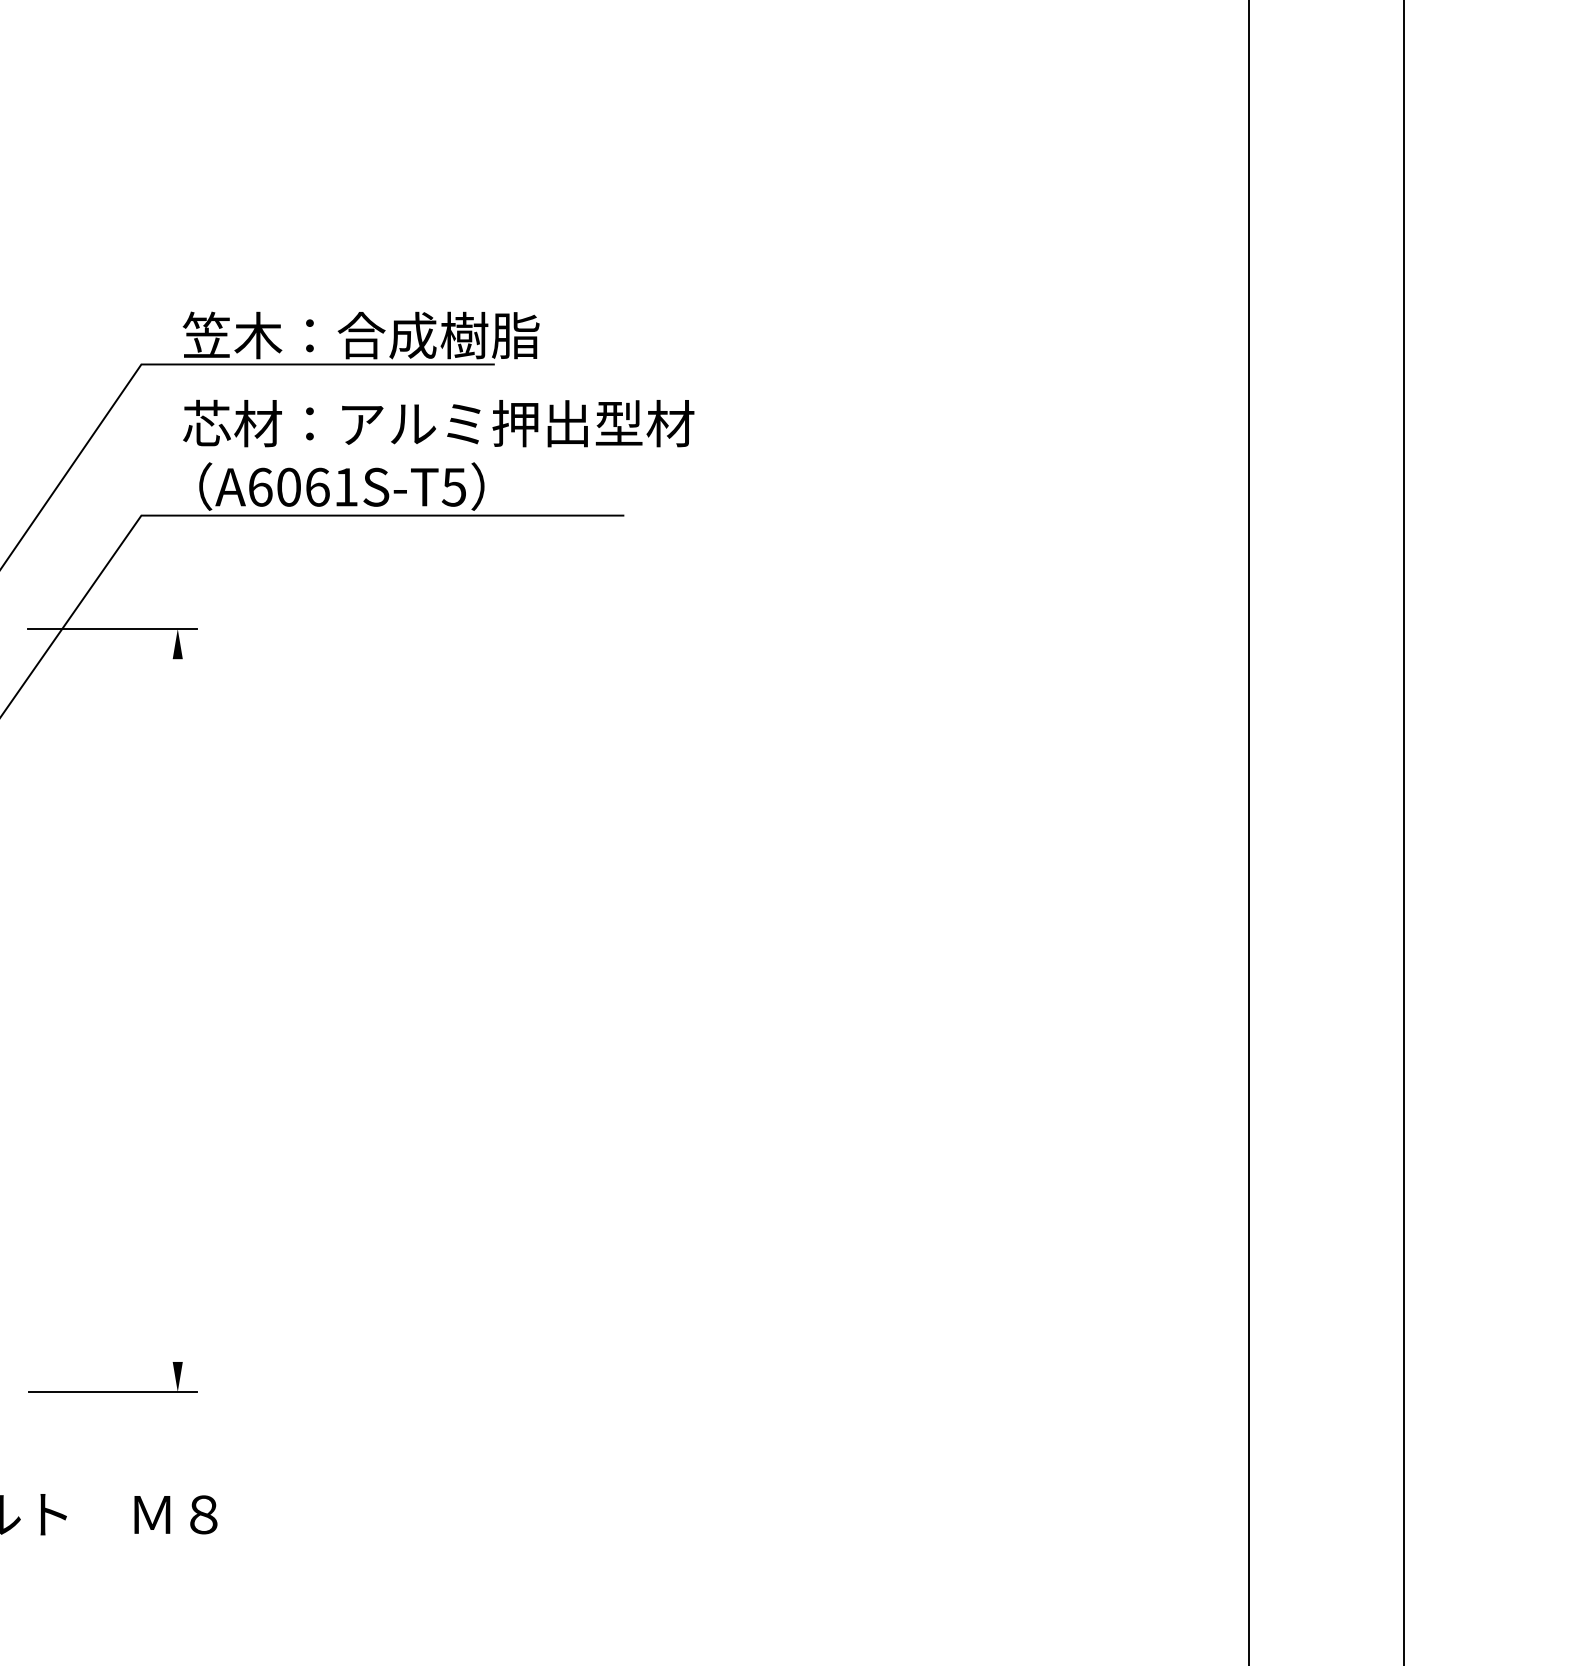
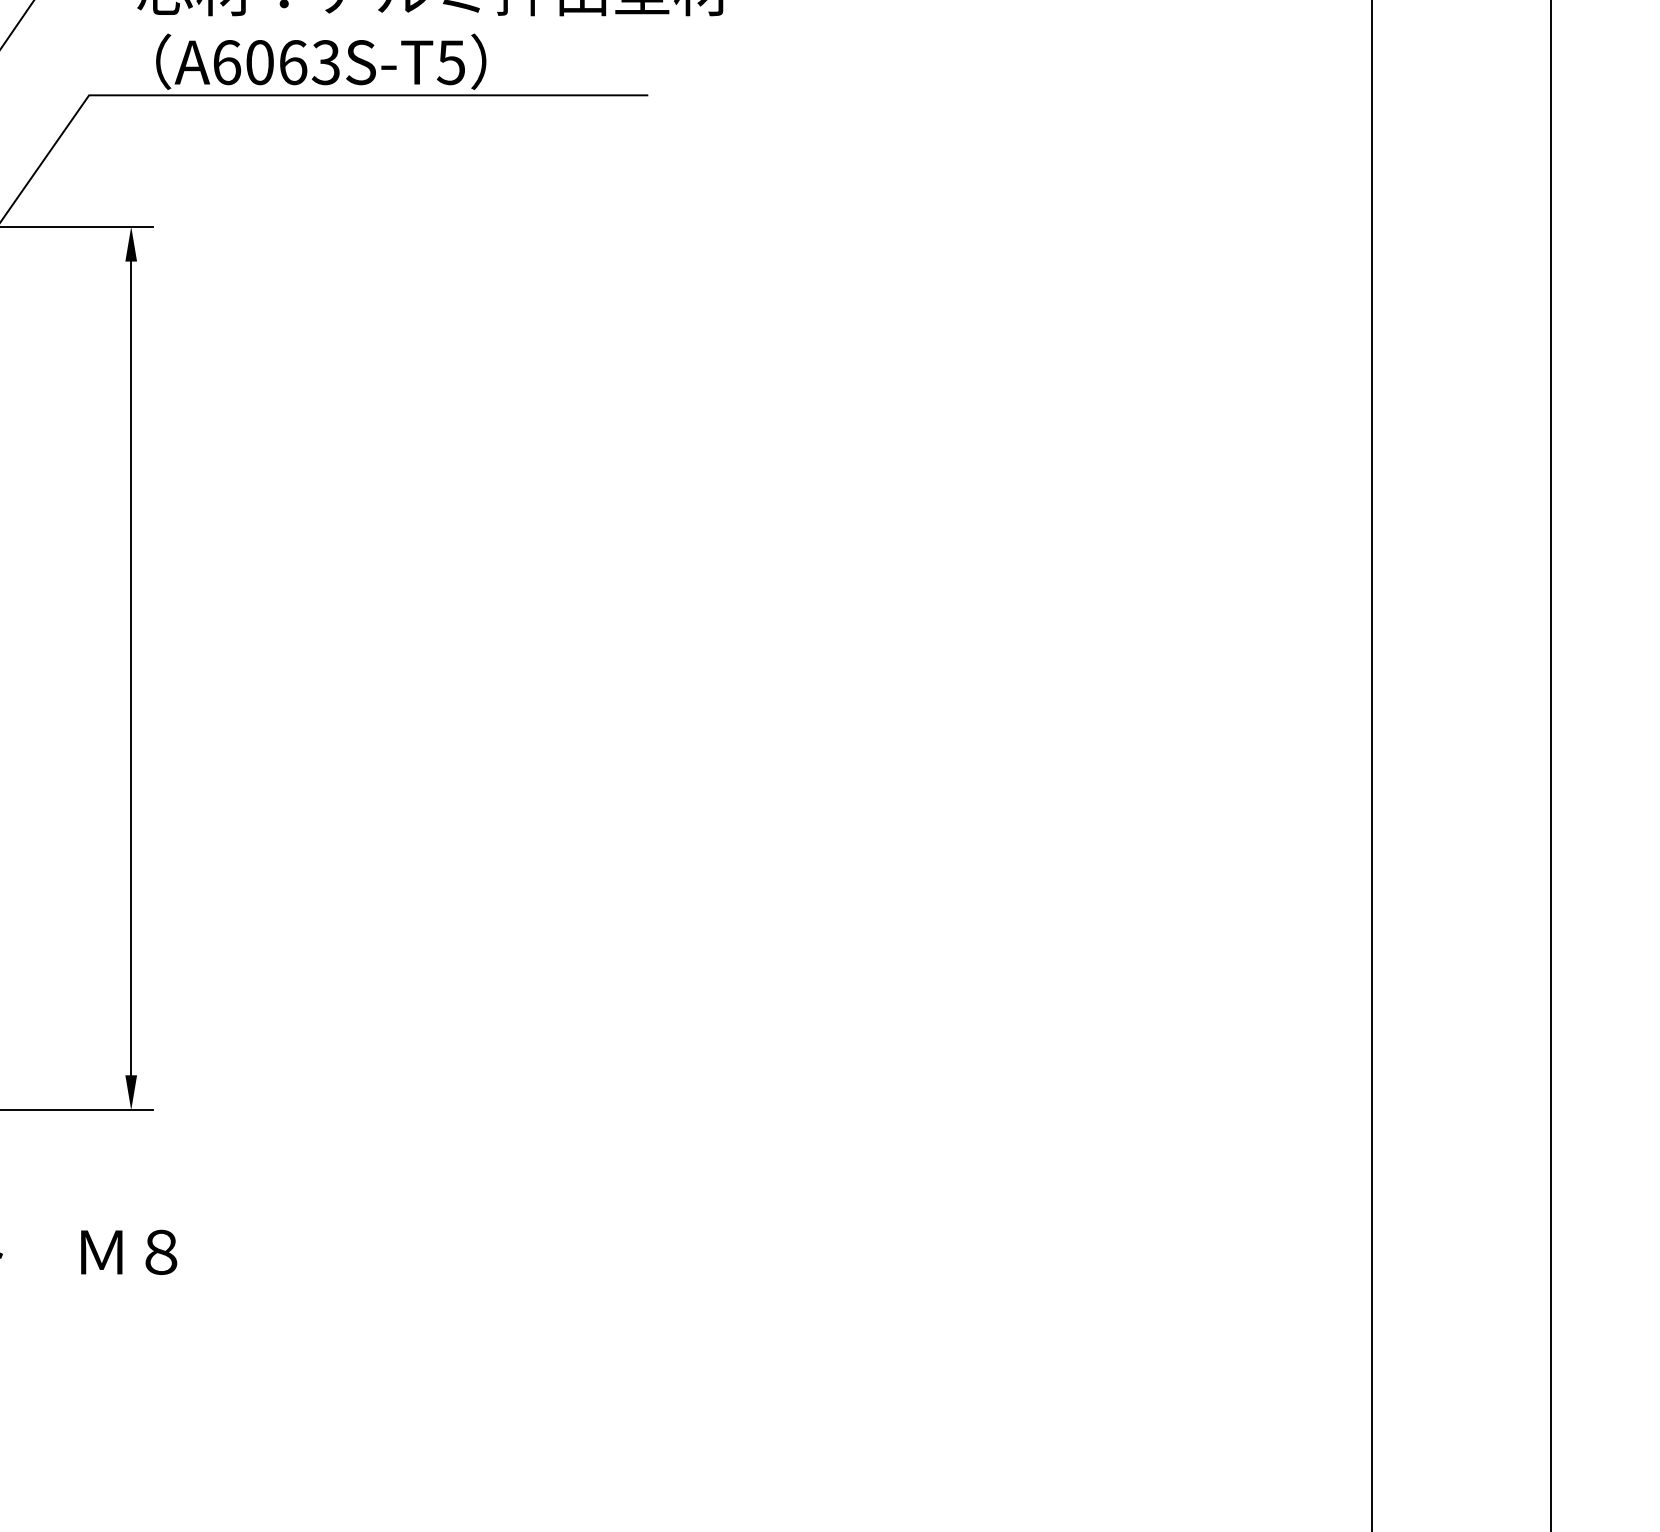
text: (345, 486) -> (325, 61), A6061S-T5 -> A6063S-T5
line: (177, 1010) -> (130, 668), added

